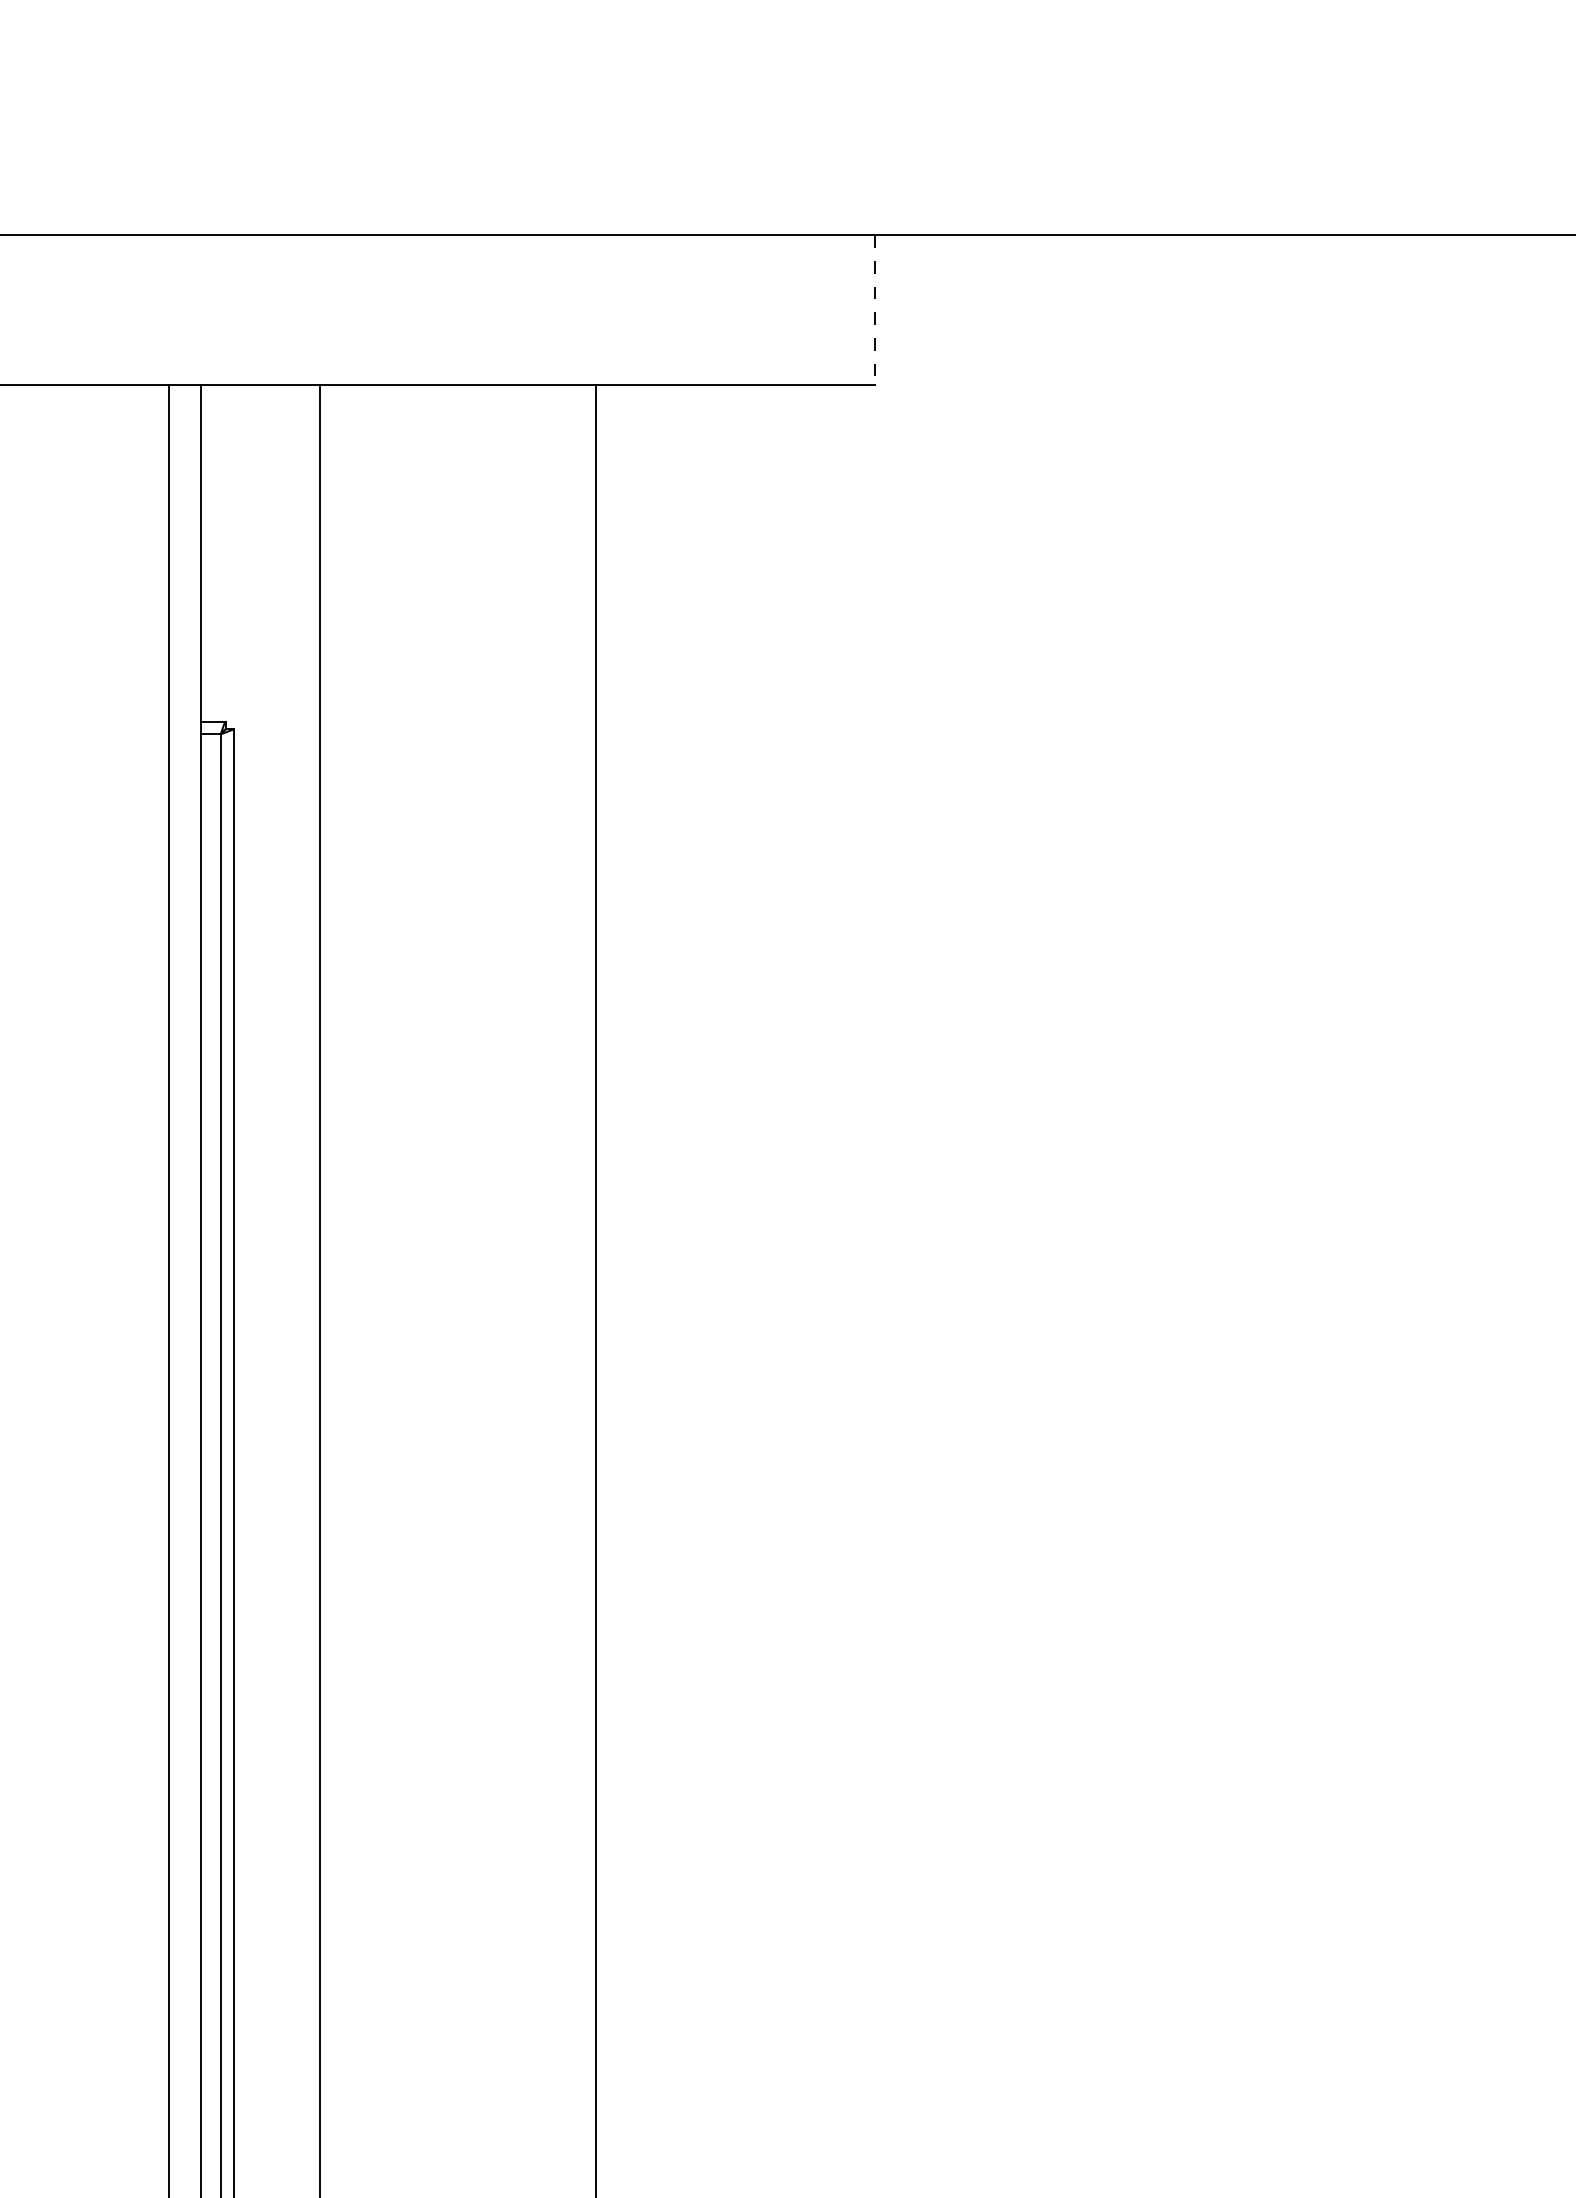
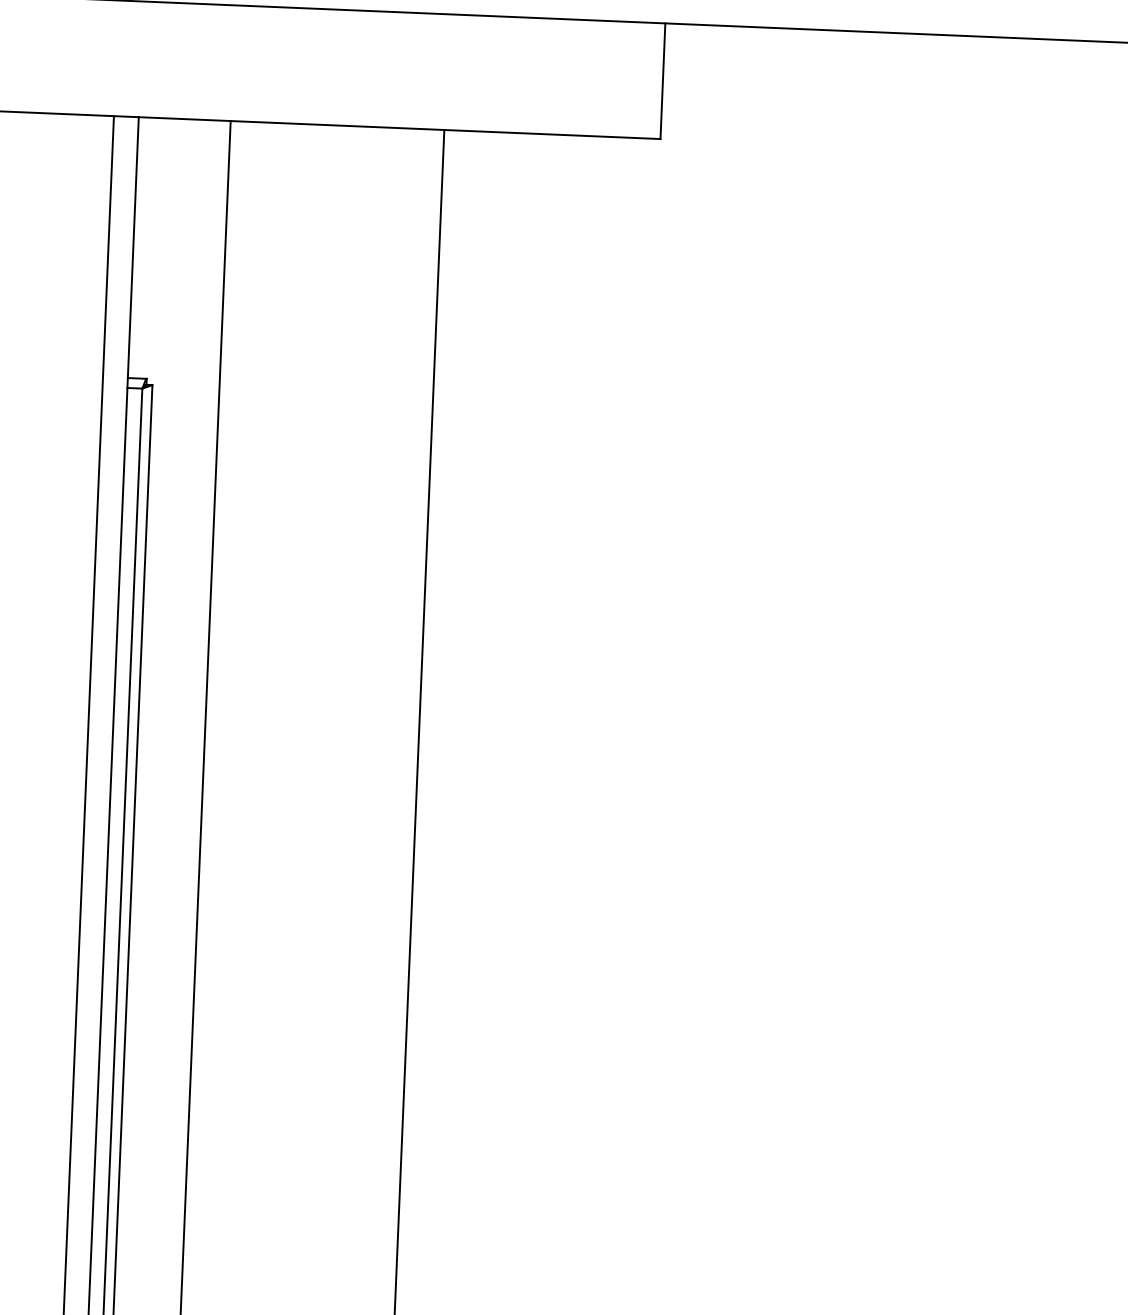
line: (875, 310) -> (663, 81), dashed -> solid

